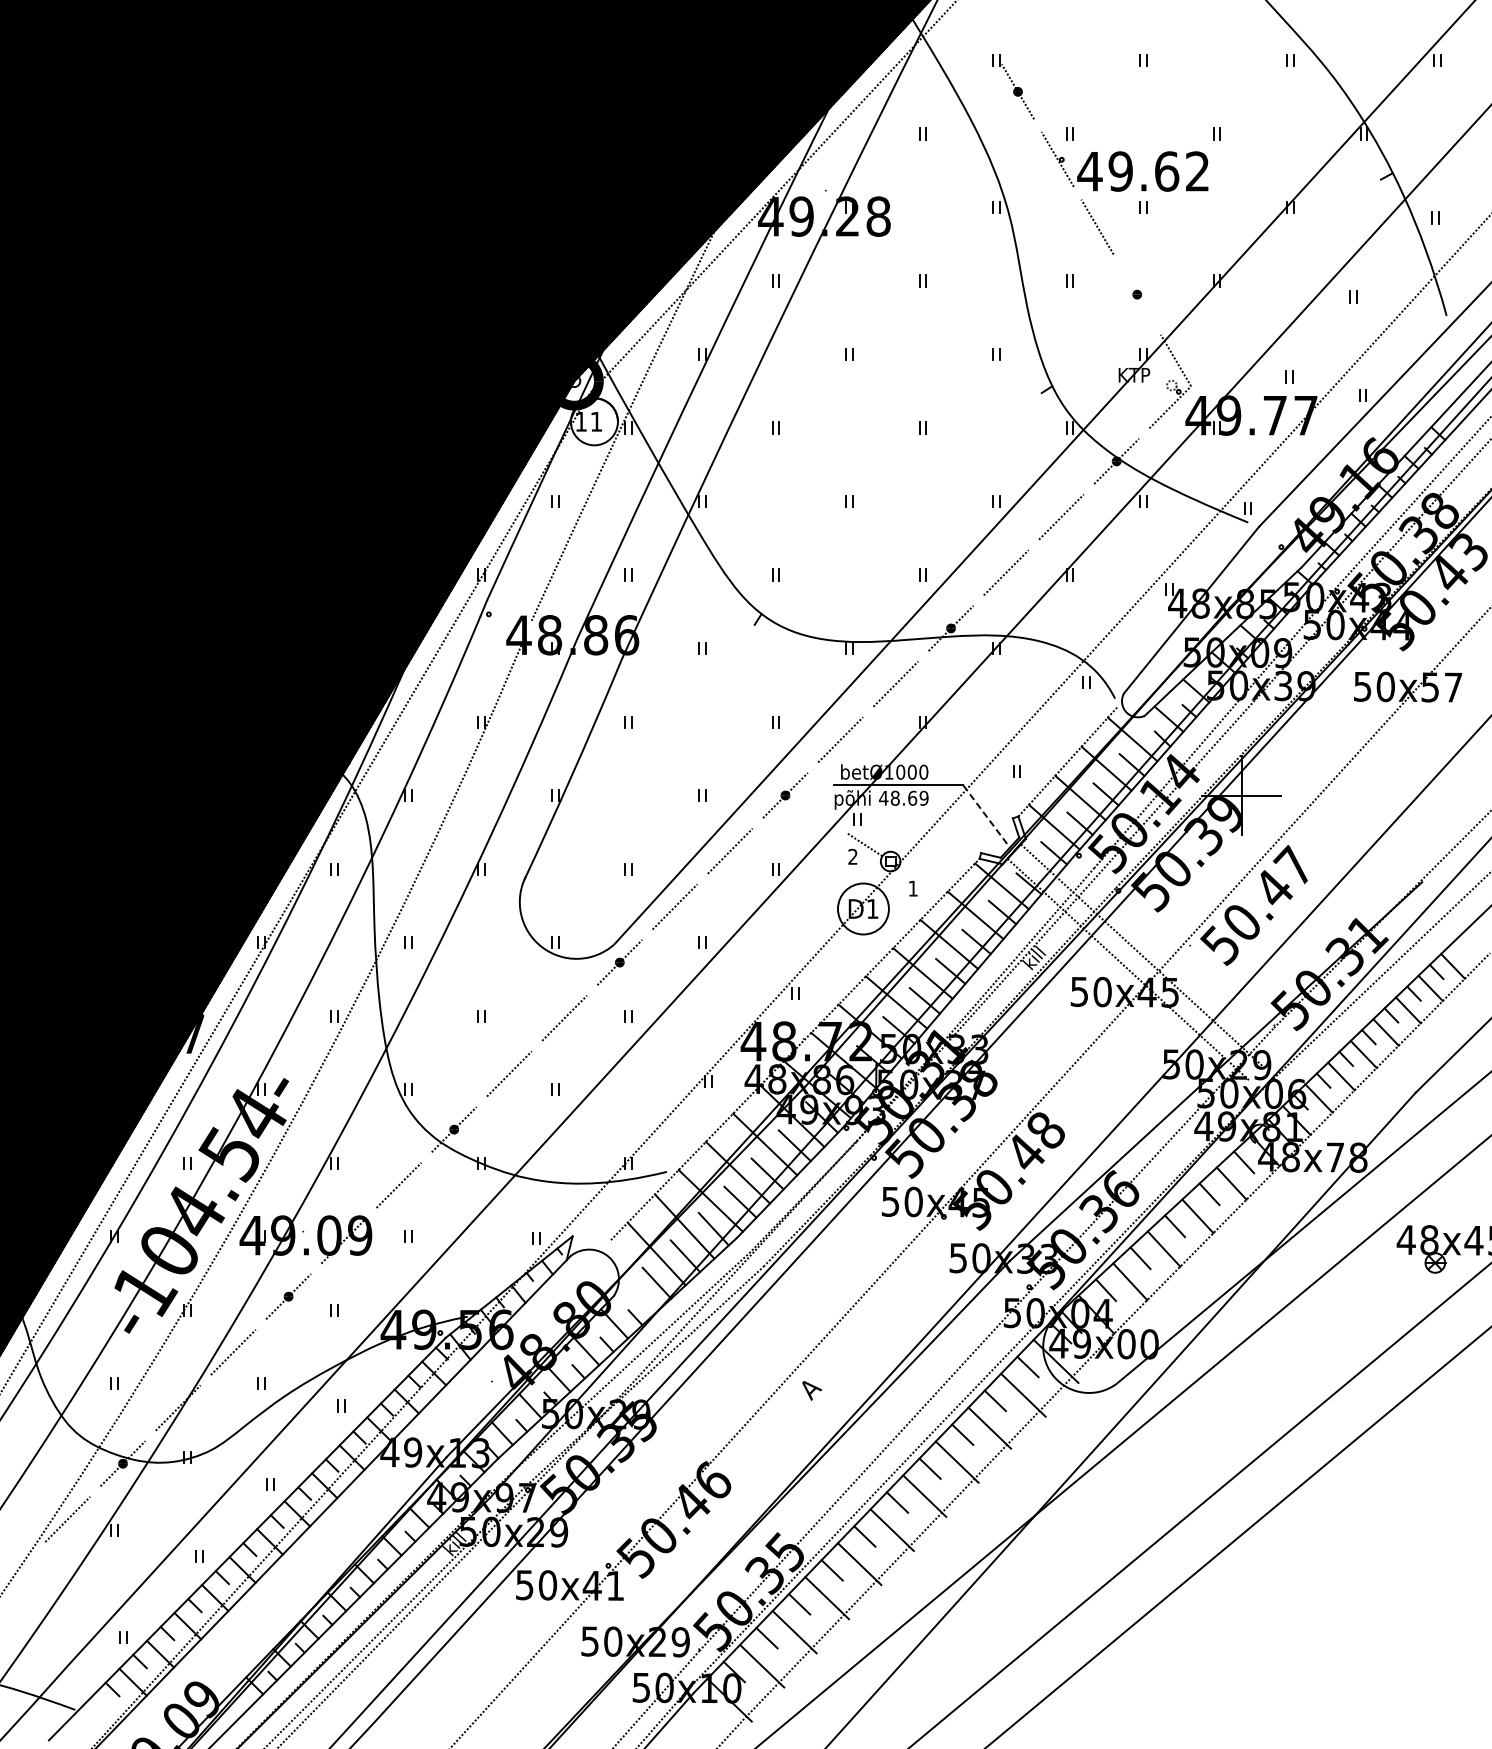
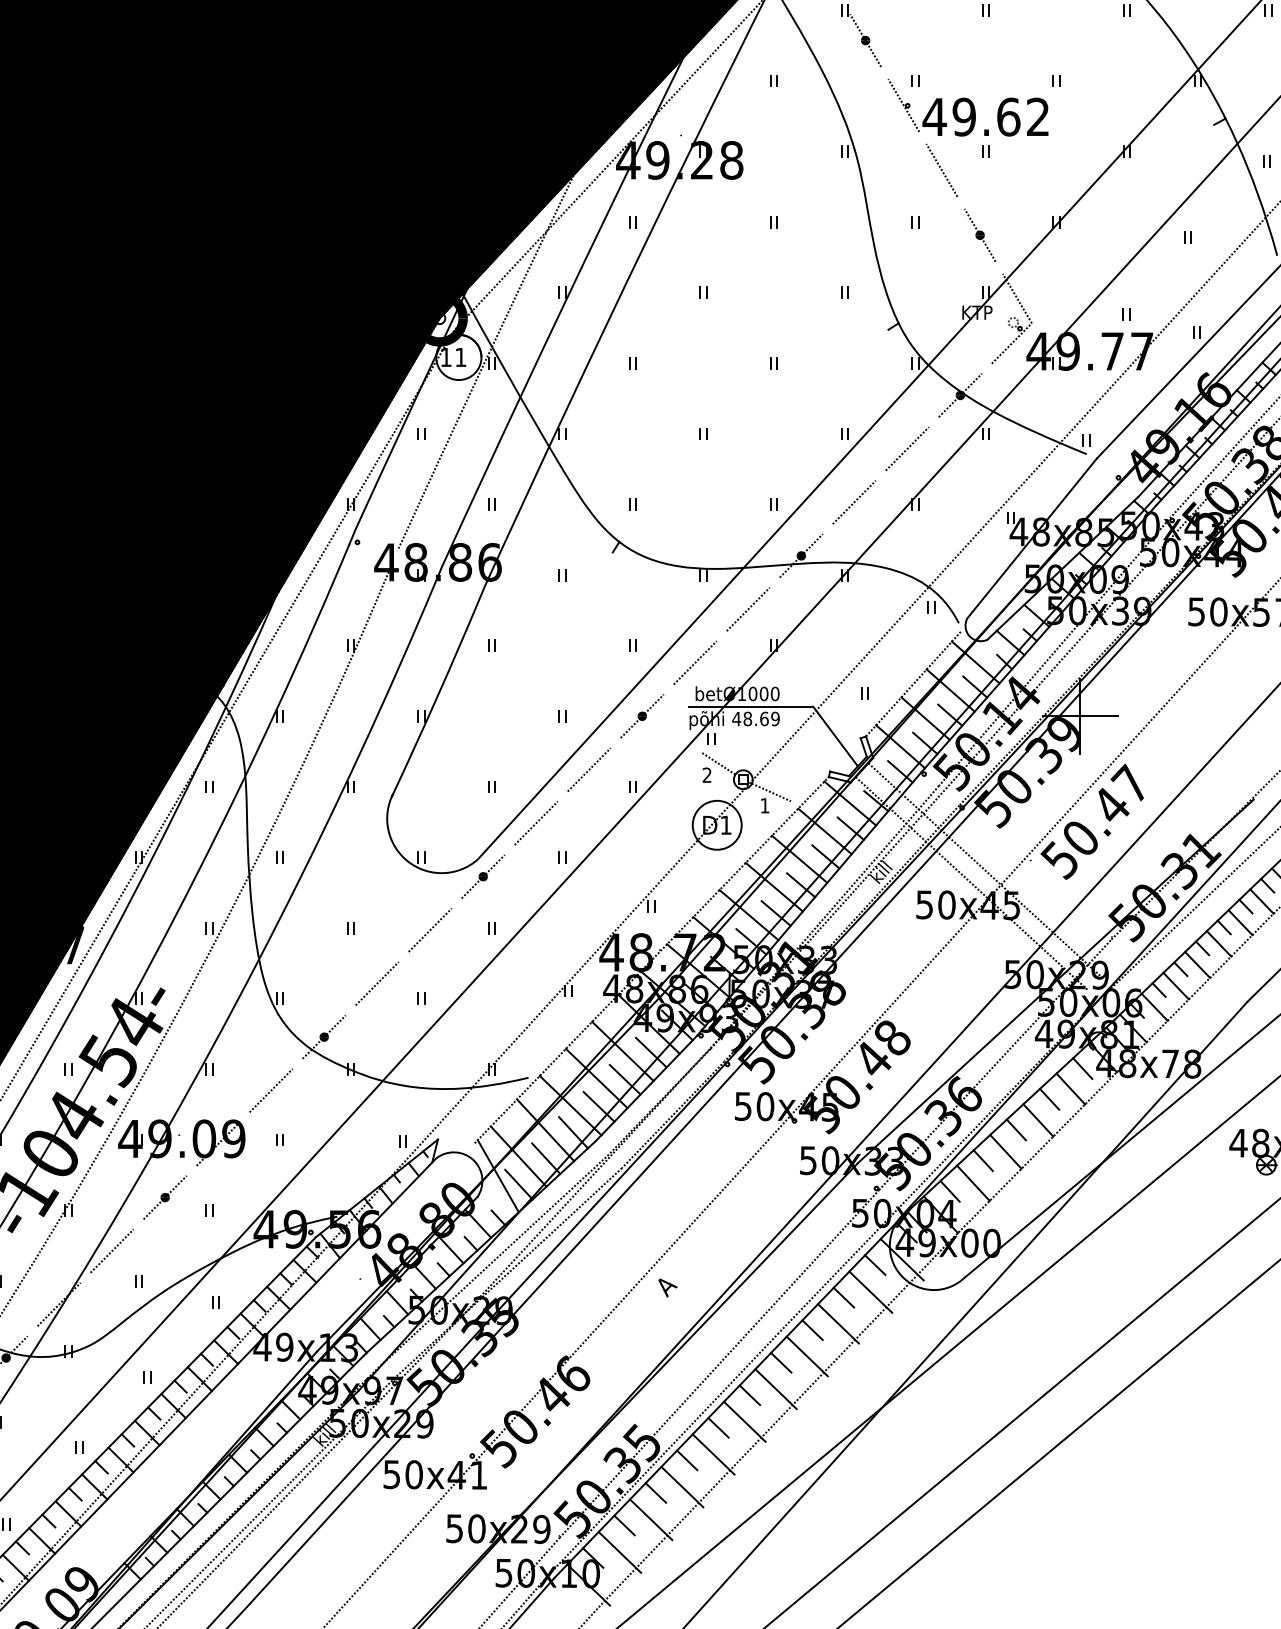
line: (1137, 294) -> (980, 235), added
line: (986, 816) -> (835, 736), dashed -> solid
line: (919, 874) -> (771, 792), added
line: (635, 1273) -> (498, 1175), added

